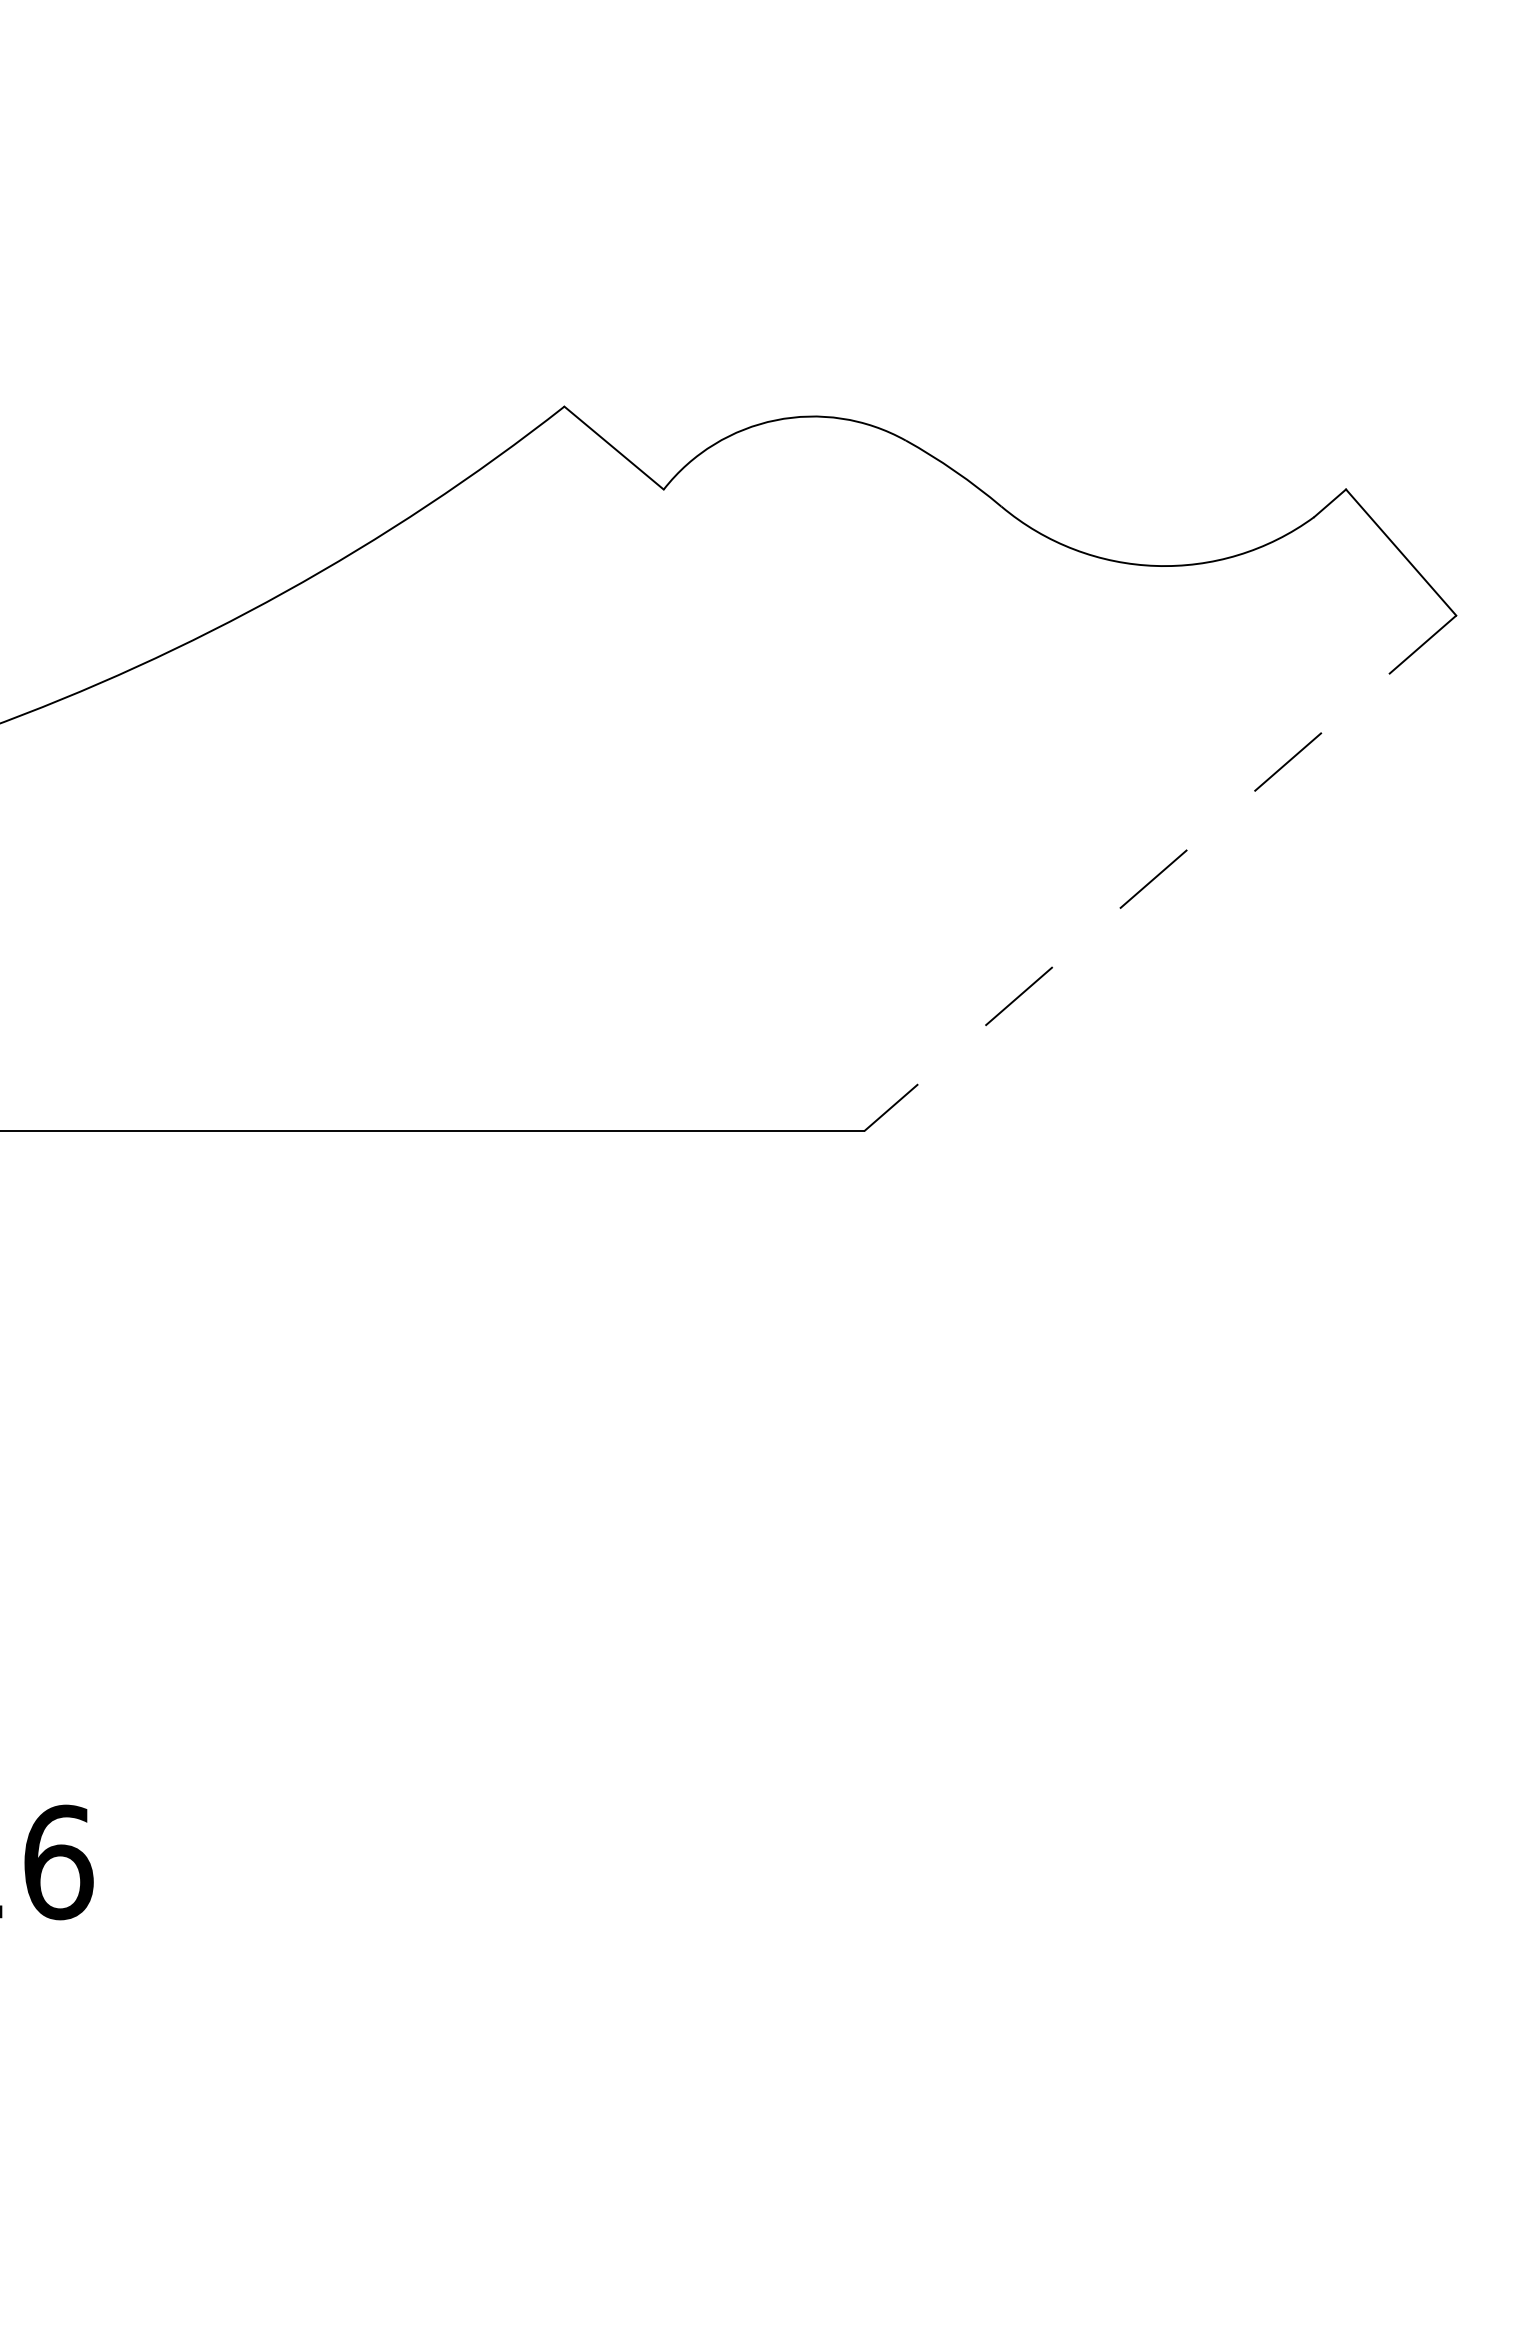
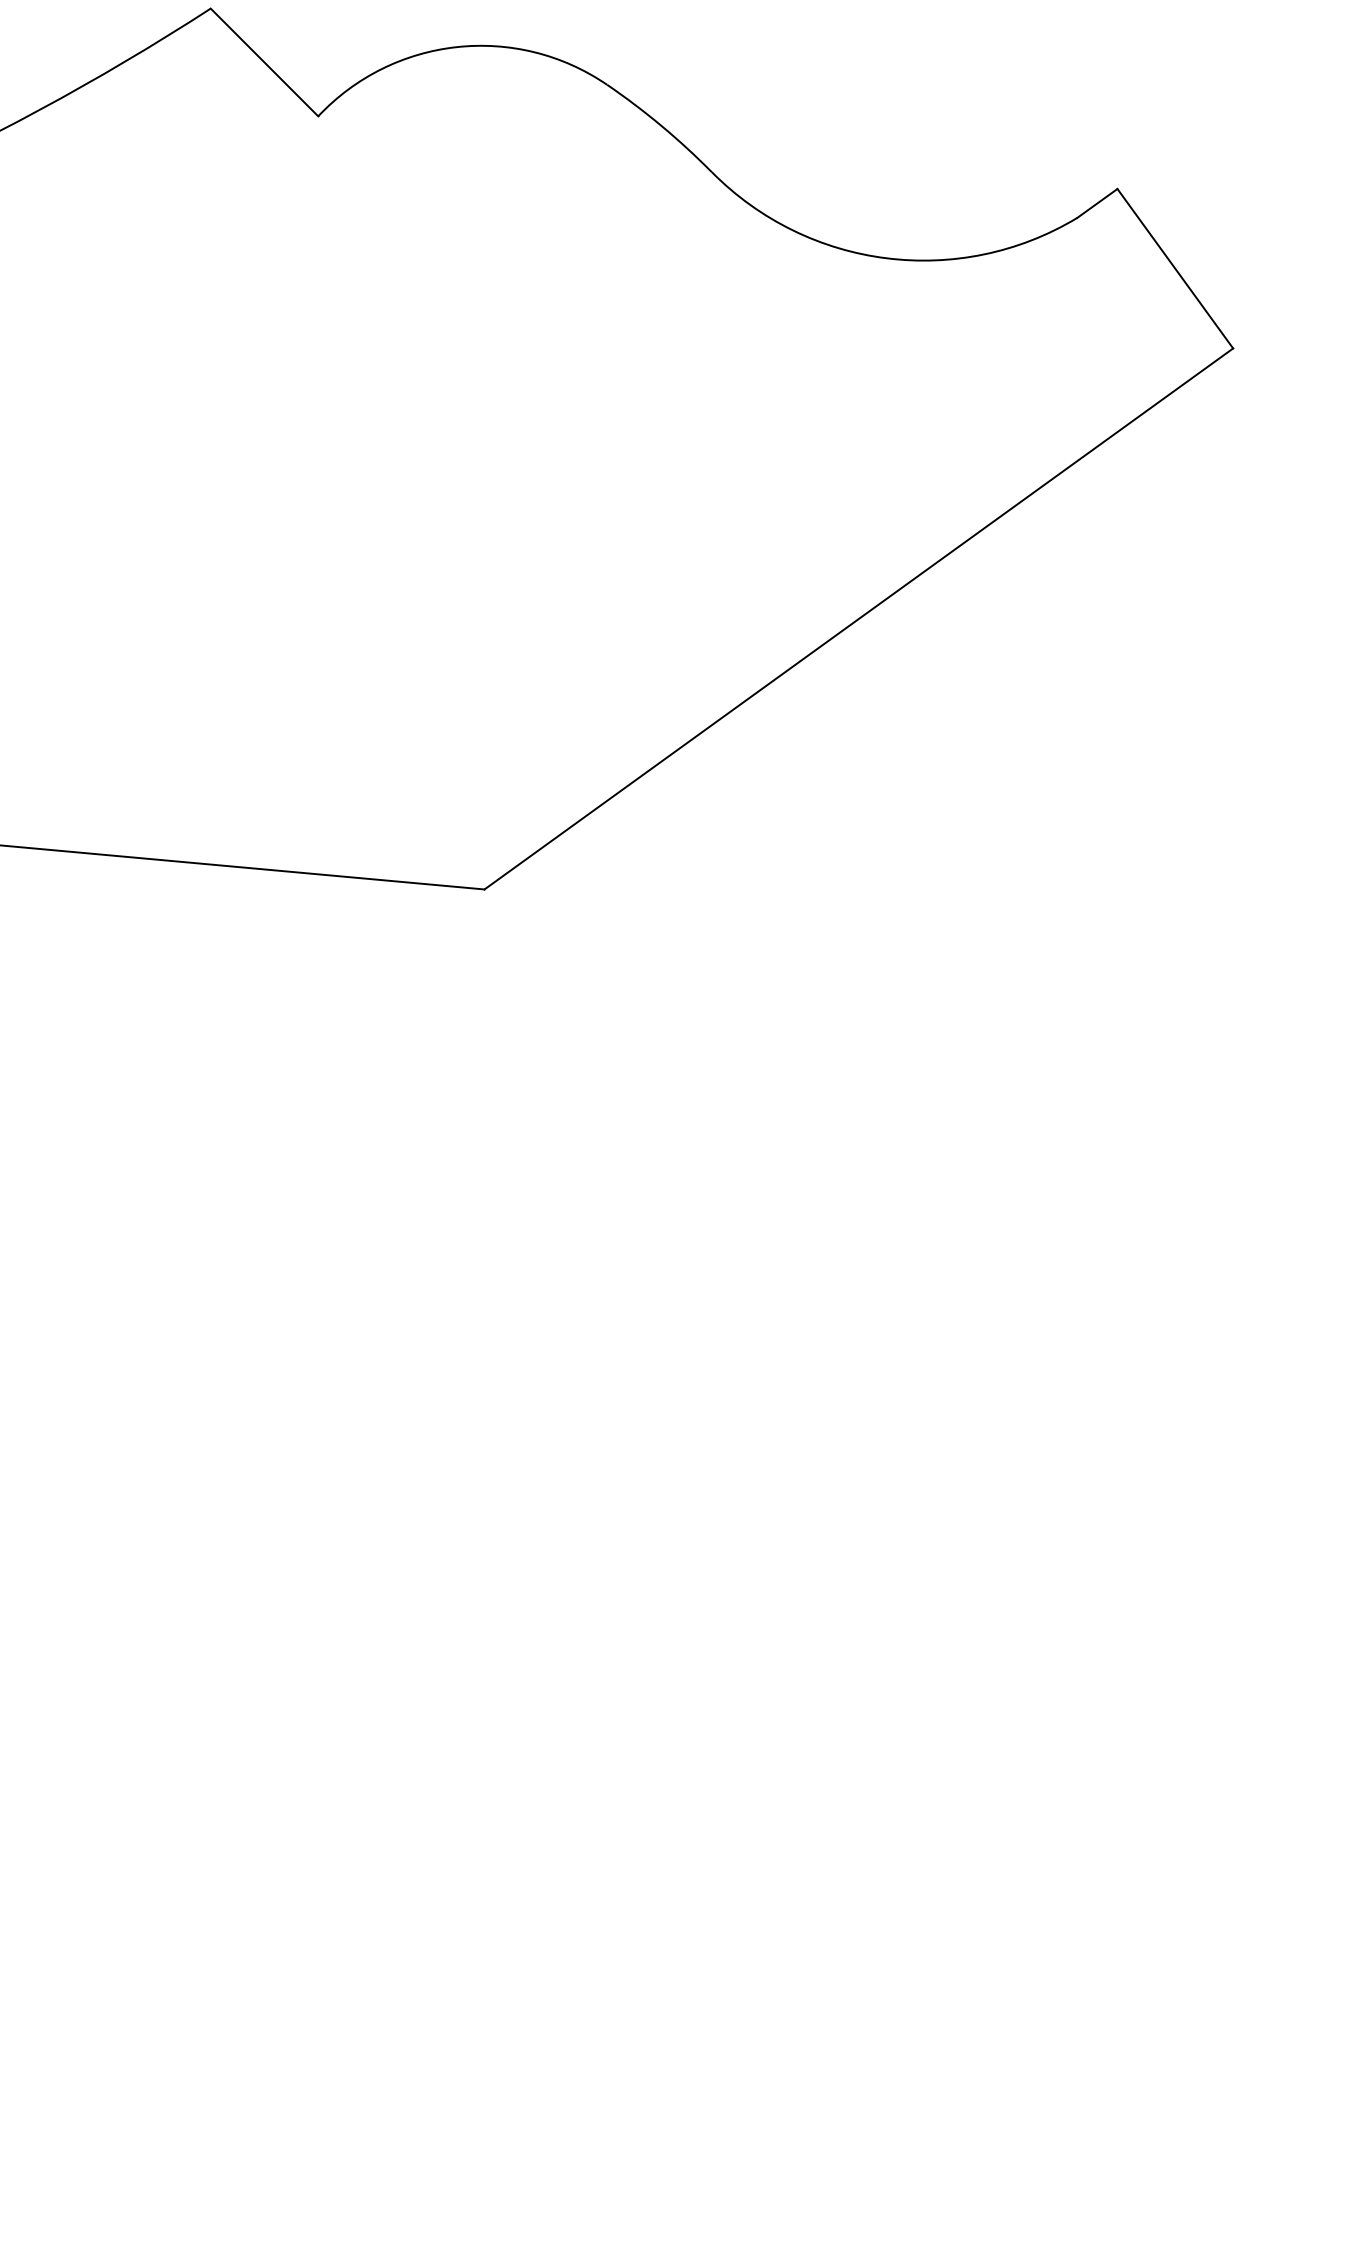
line: (1160, 873) -> (859, 619), dashed -> solid

